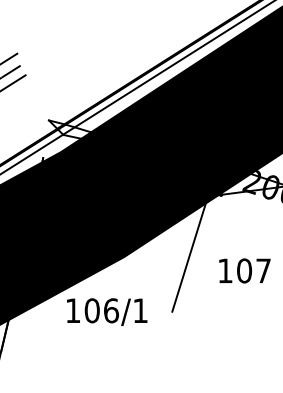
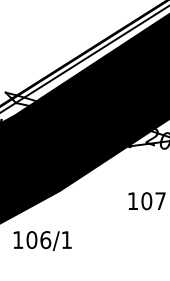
line: (189, 253) -> (107, 188), removed
text: (107, 311) -> (42, 240), moved

